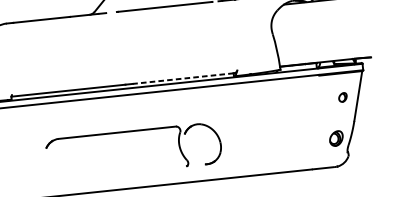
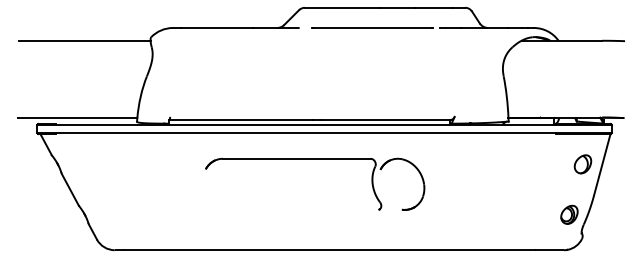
line: (182, 78) -> (385, 119), dashed -> solid
part: (342, 97) -> (582, 164), size x1.67
part: (132, 131) -> (315, 159), moved

